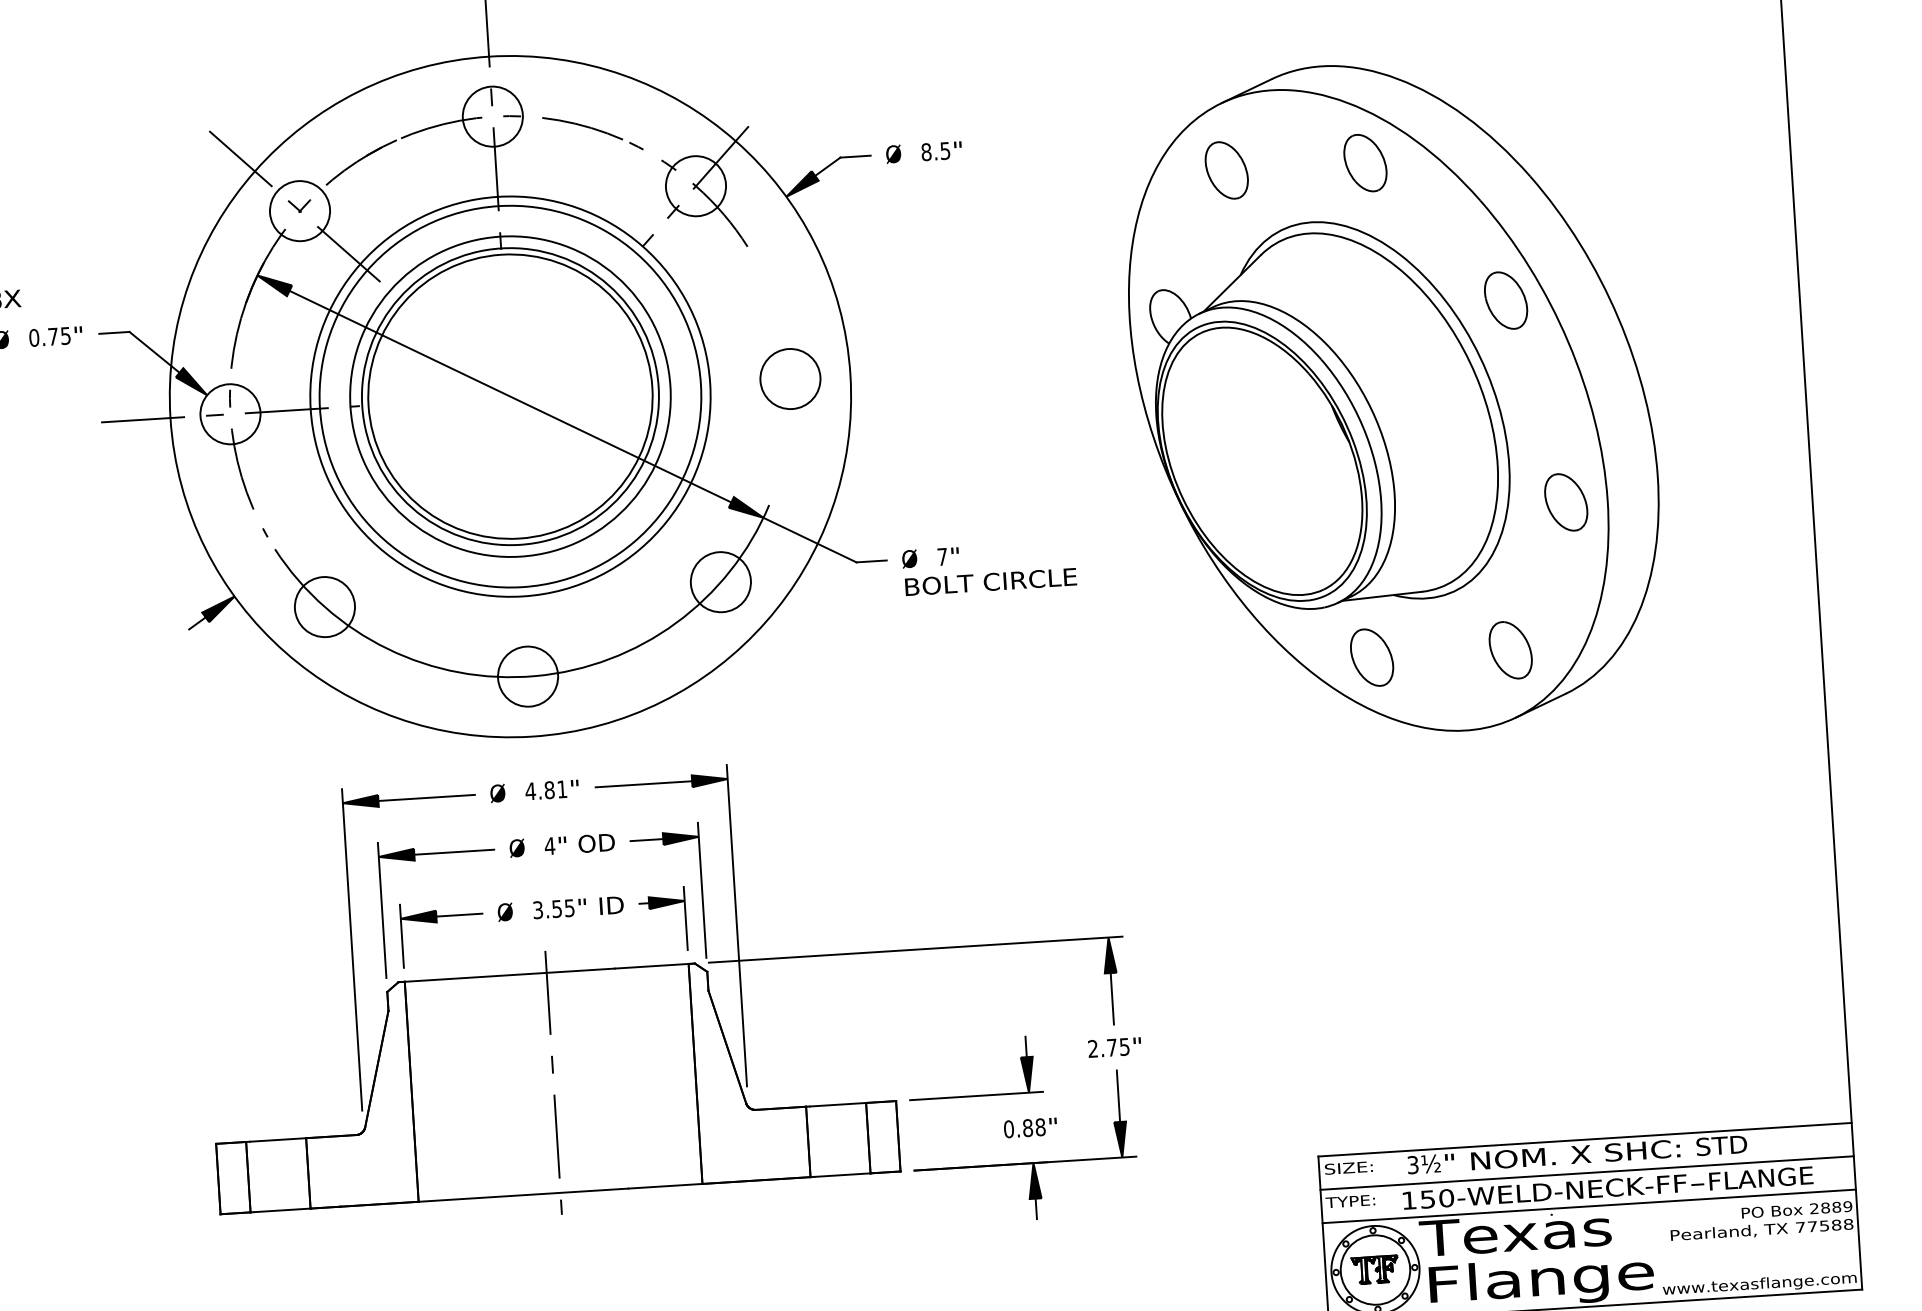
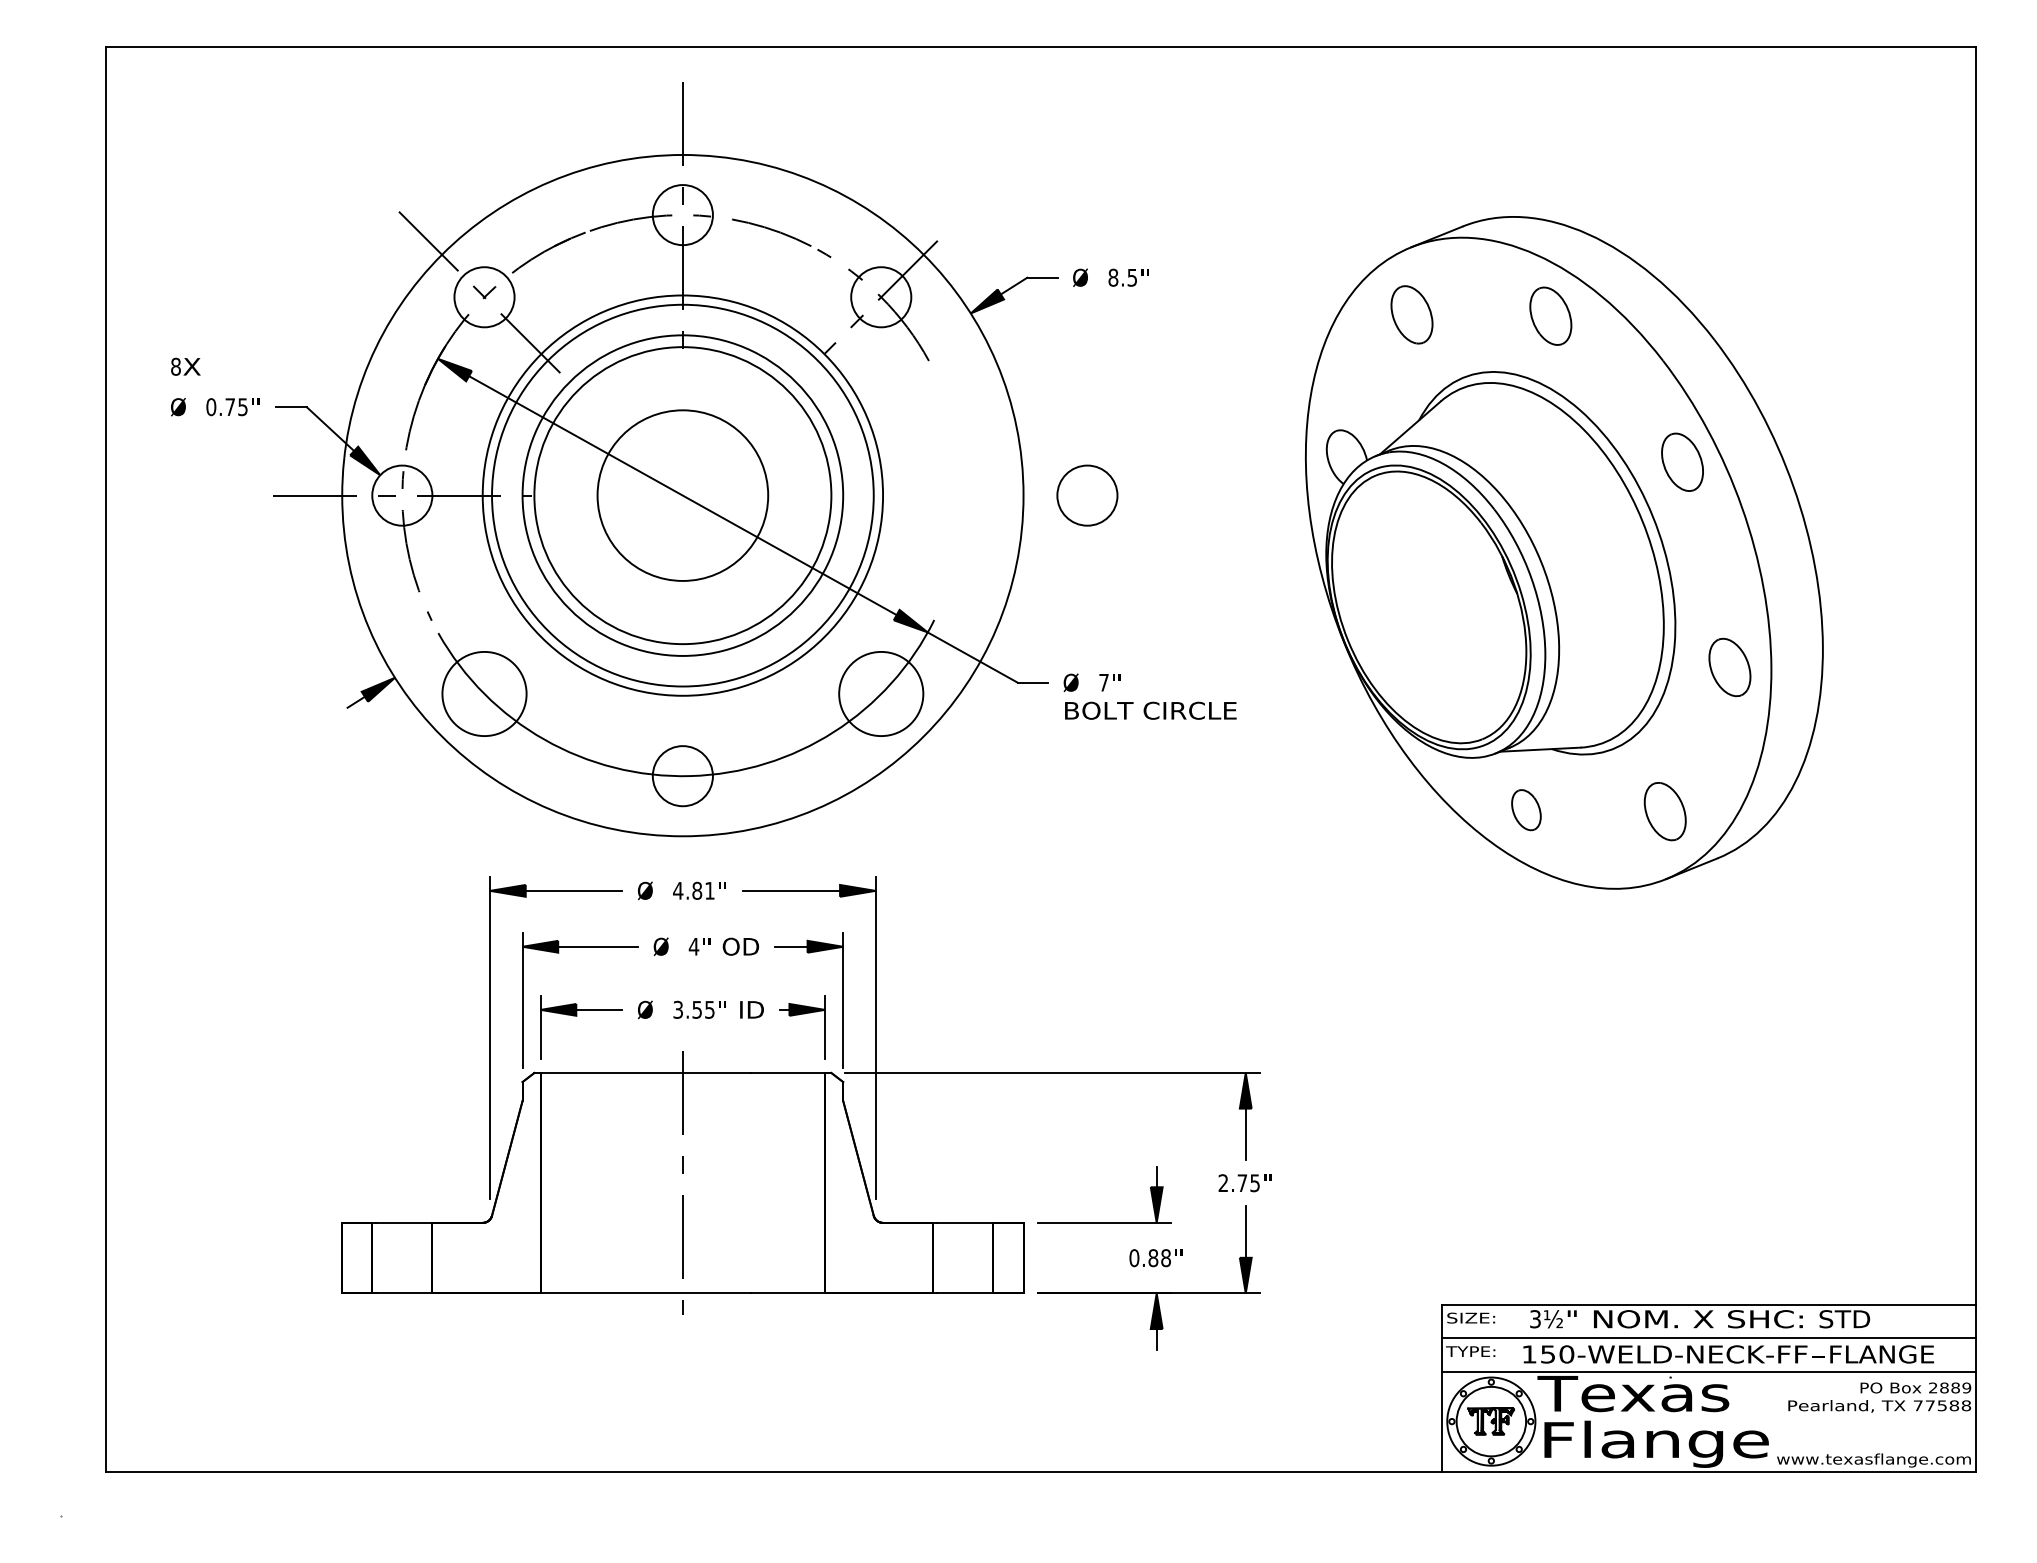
circle: (790, 378) -> (1087, 495), moved
circle: (510, 396) -> (682, 495), size x0.6
circle: (721, 581) -> (881, 693), size x1.4
circle: (324, 606) -> (484, 693), size x1.4
part: (1372, 656) -> (1526, 809), size x0.7

